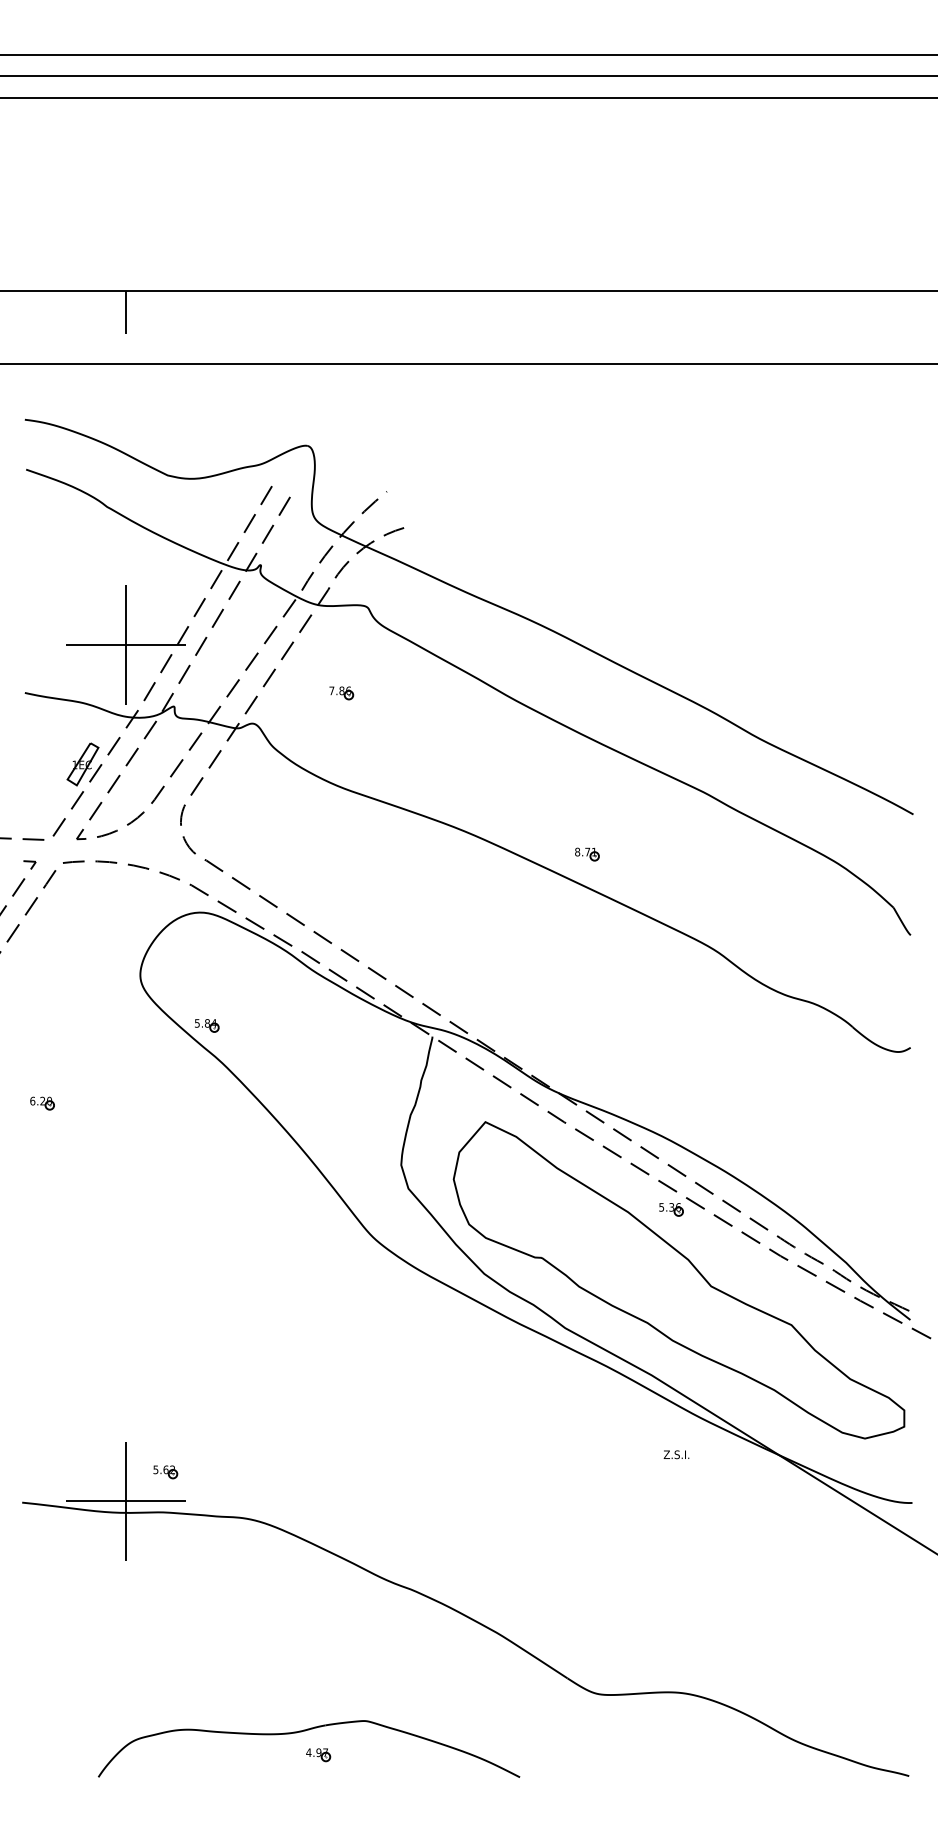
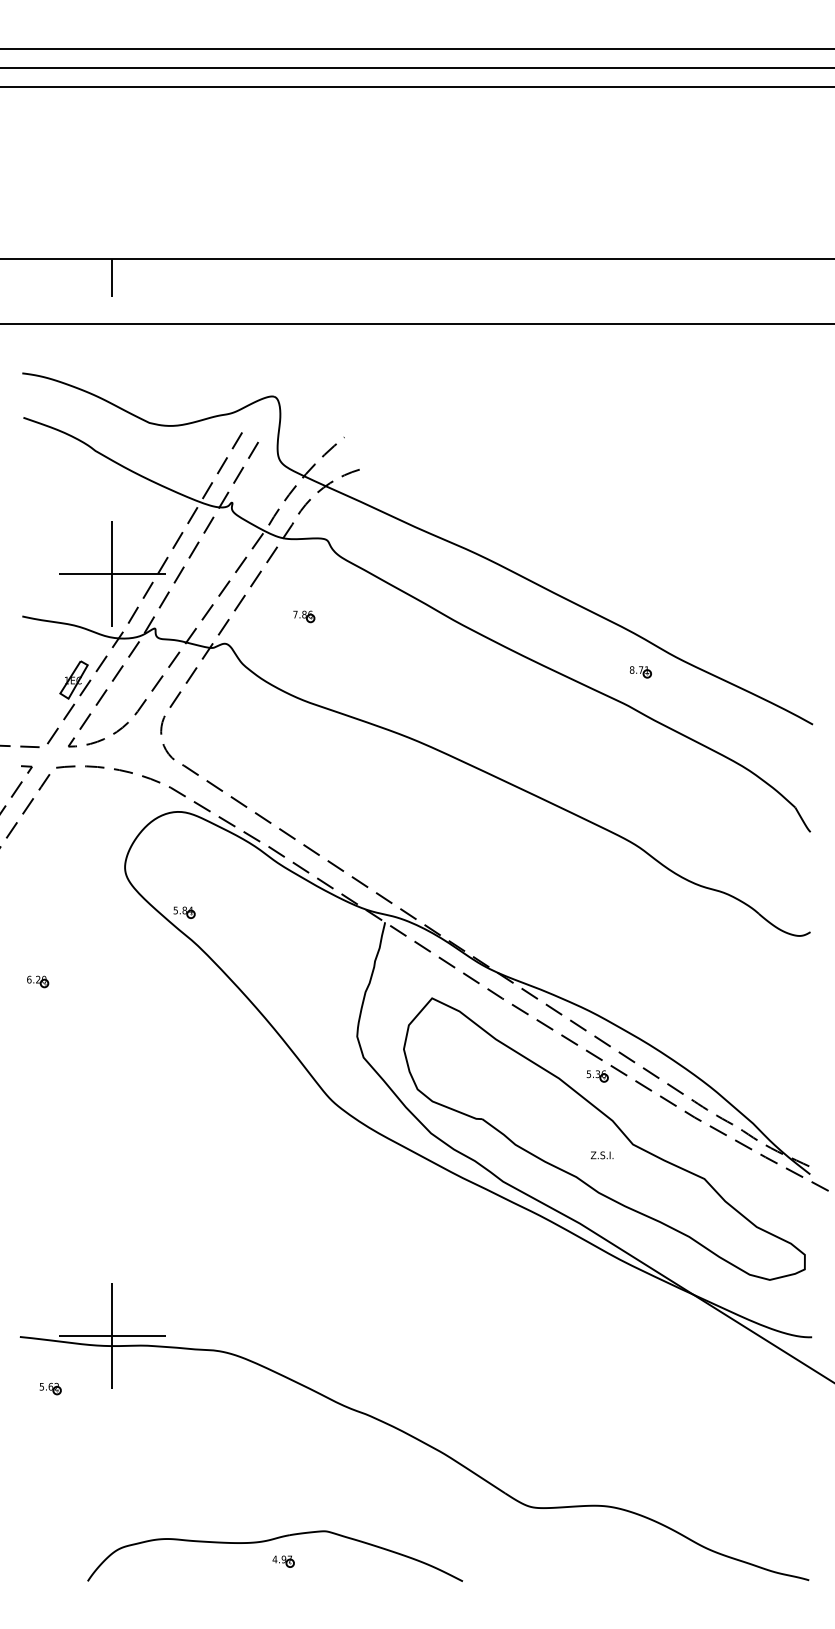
part: (586, 854) -> (640, 672), moved
text: (675, 1454) -> (601, 1155), moved
part: (165, 1471) -> (50, 1388), moved

